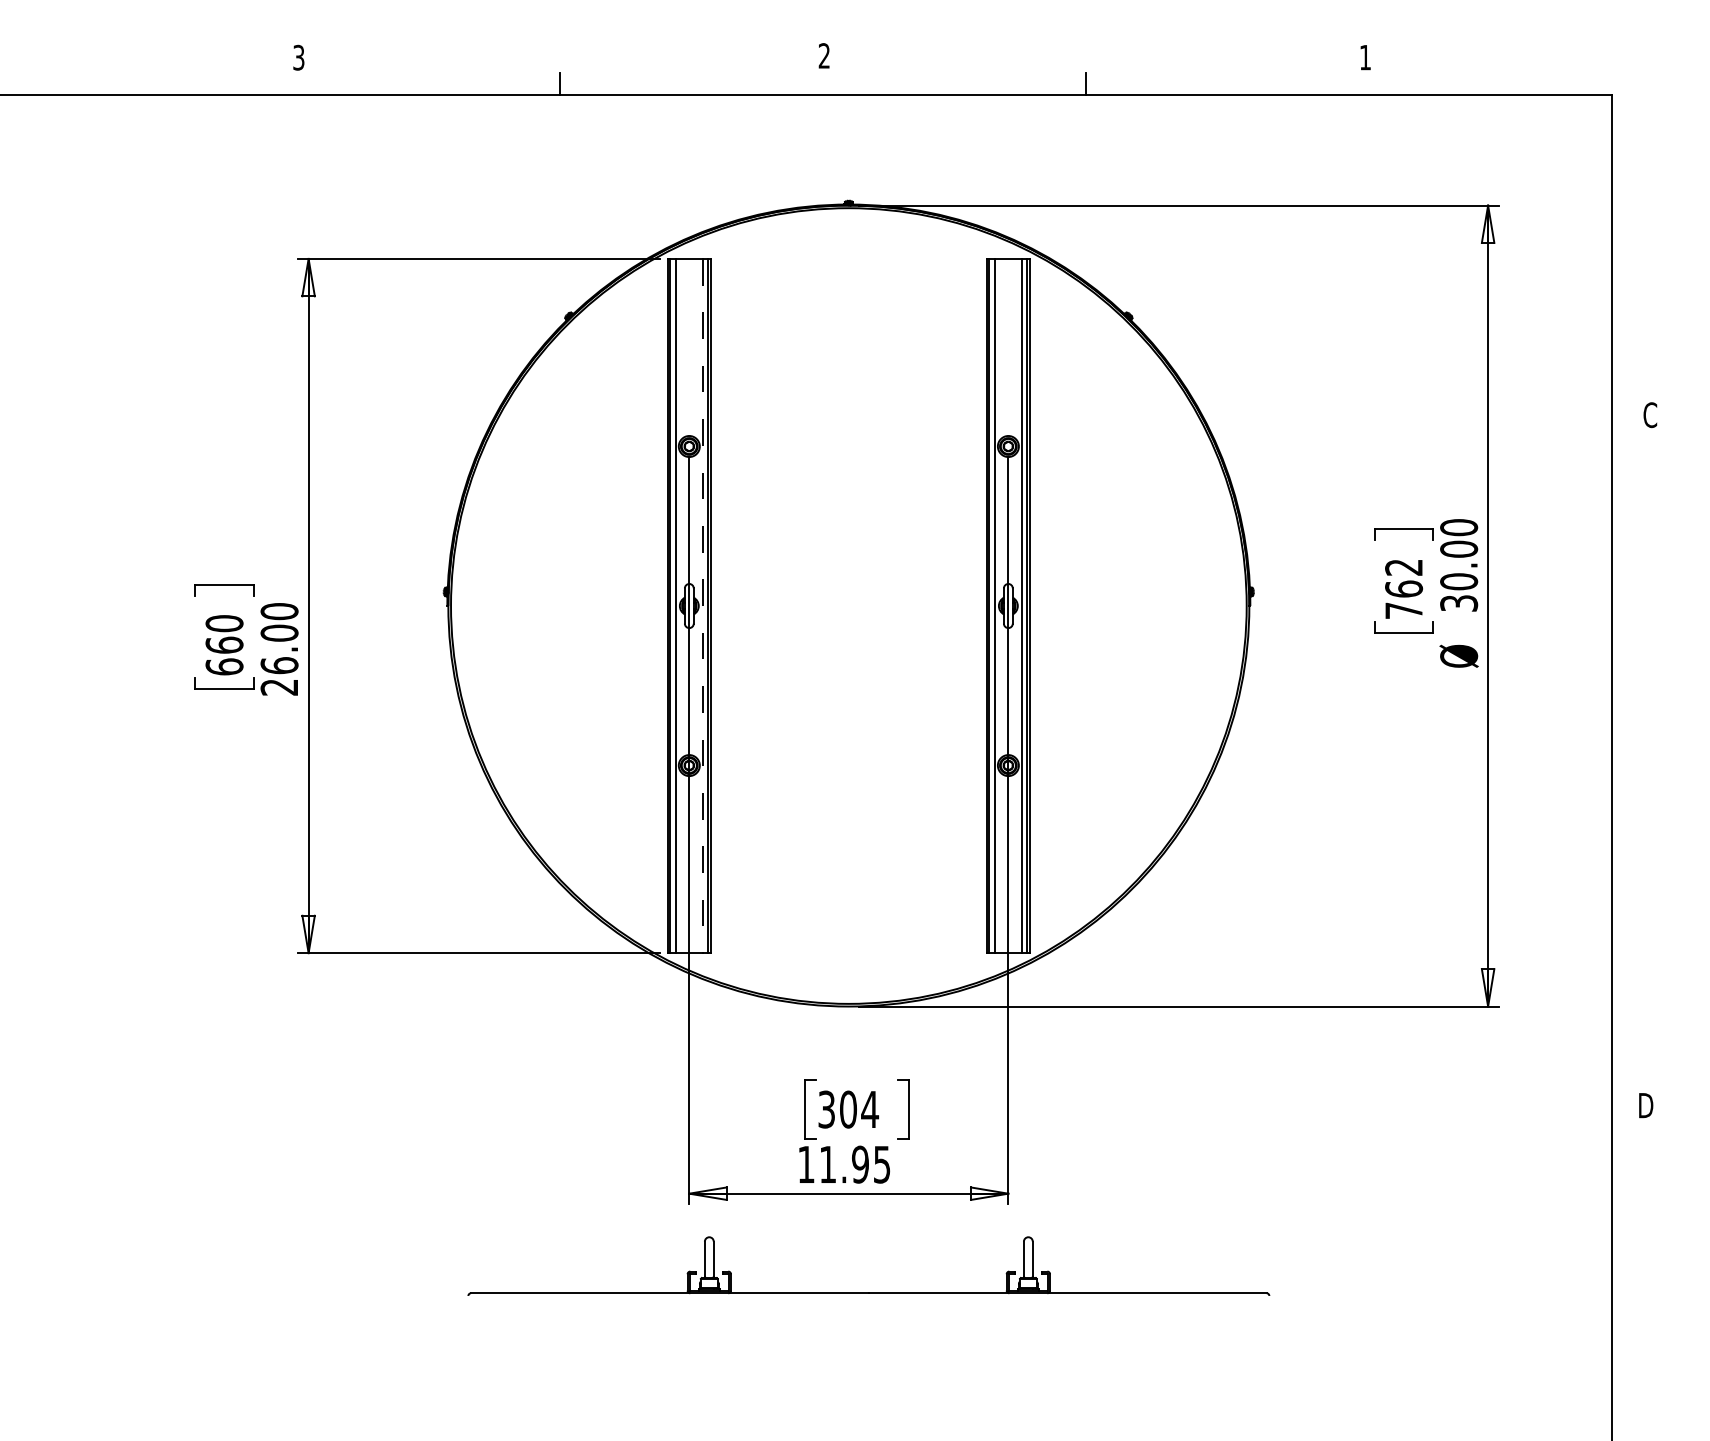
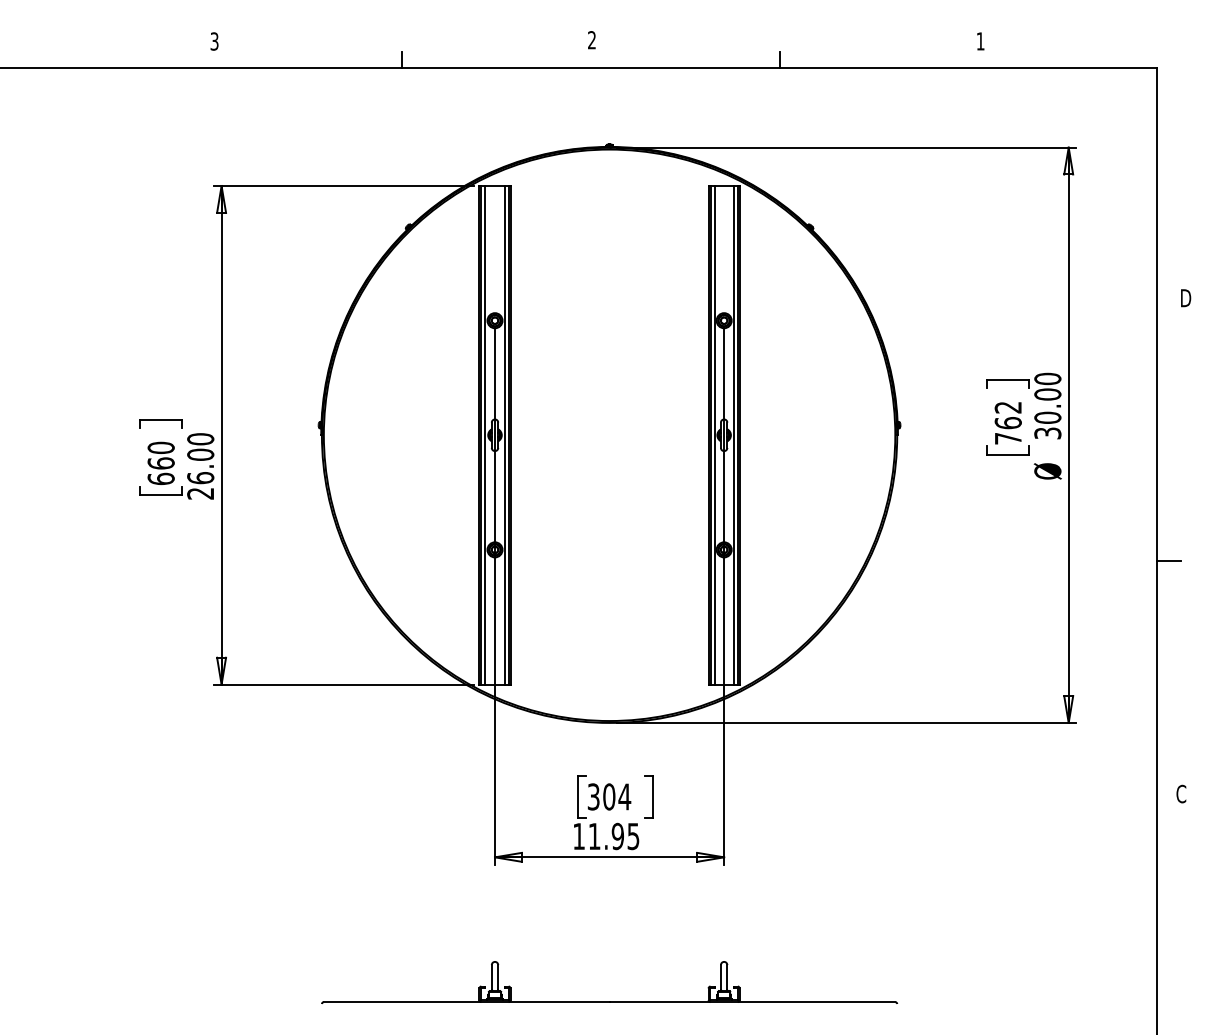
text: (1650, 415) -> (1185, 298), C -> D
line: (702, 606) -> (504, 435), dashed -> solid
line: (1627, 780) -> (1168, 560), added
text: (1645, 1105) -> (1181, 794), D -> C
part: (868, 1292) -> (609, 1001), moved

